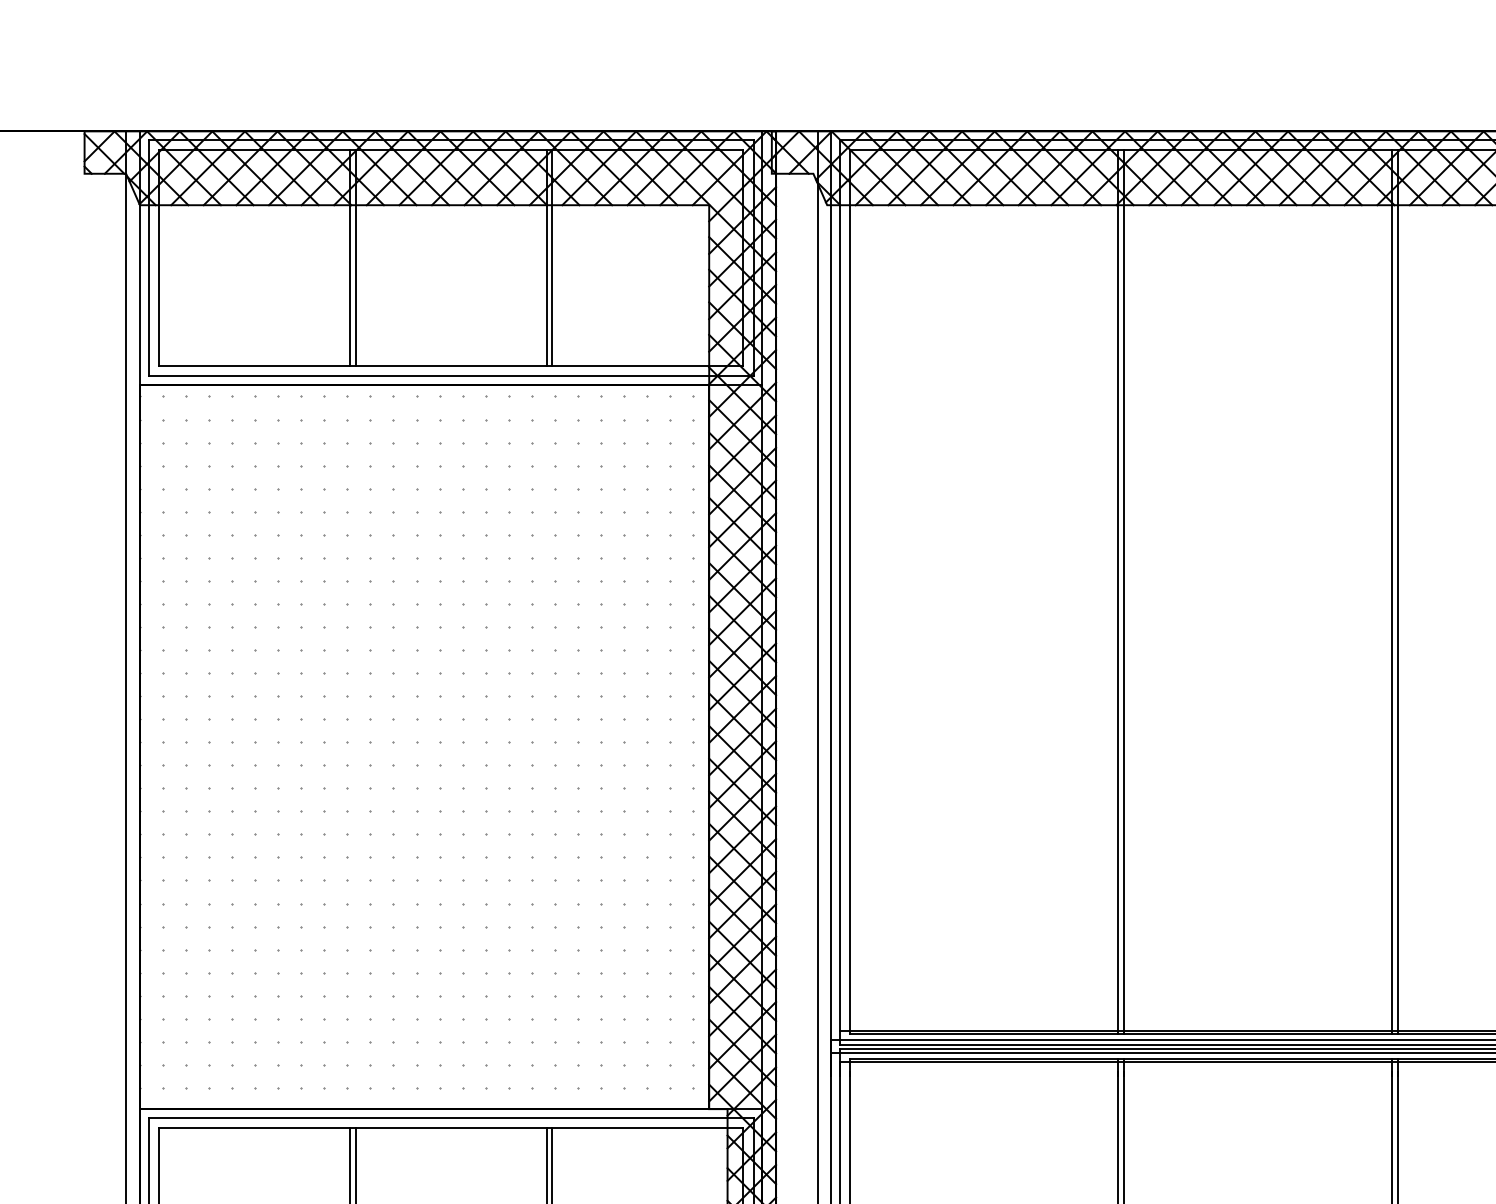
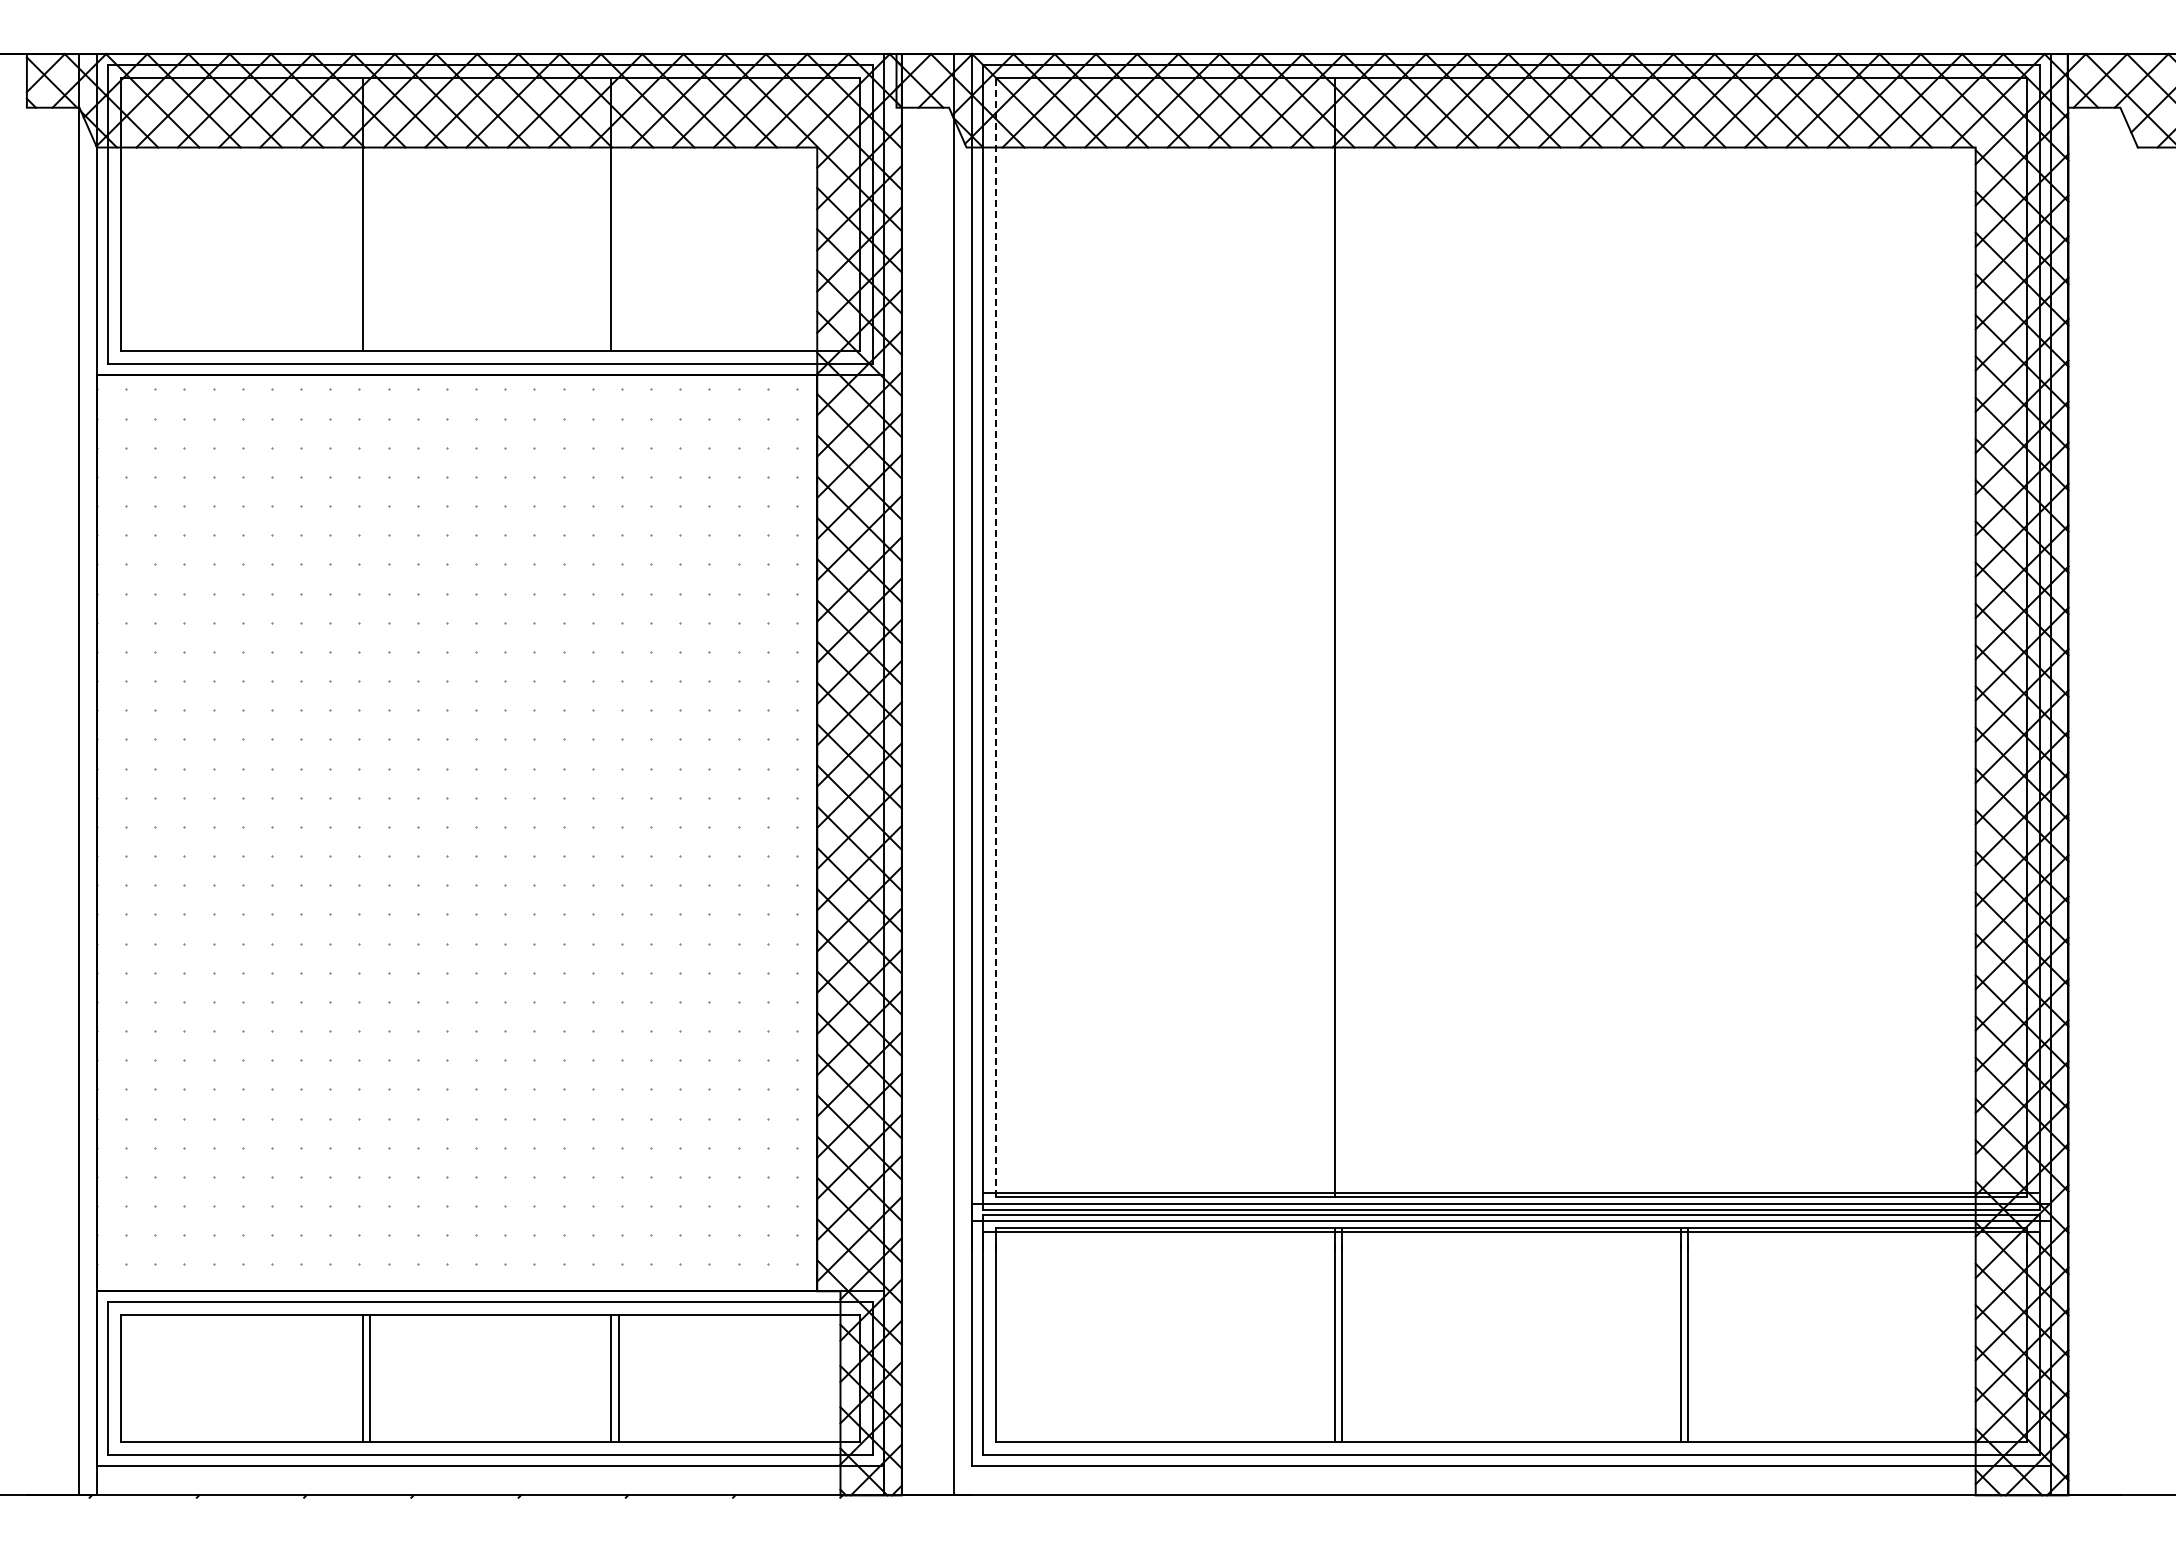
line: (355, 258) -> (369, 214), removed
line: (552, 258) -> (618, 214), removed
line: (850, 591) -> (996, 636), solid -> dashed
line: (1124, 592) -> (1342, 637), removed
line: (1391, 592) -> (1680, 637), removed
line: (1397, 592) -> (1688, 637), removed

